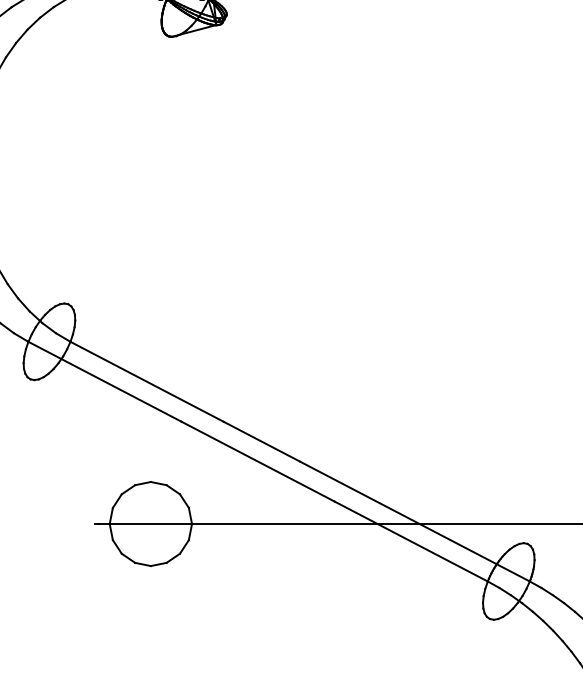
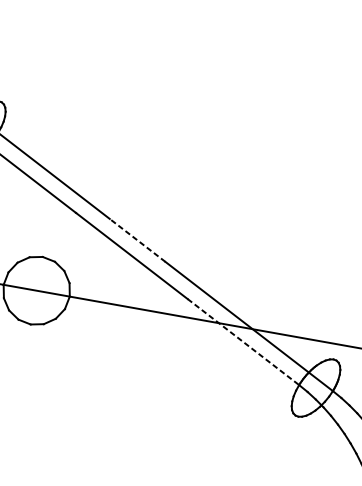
line: (261, 441) -> (137, 240), solid -> dashed
line: (411, 541) -> (243, 342), solid -> dashed

